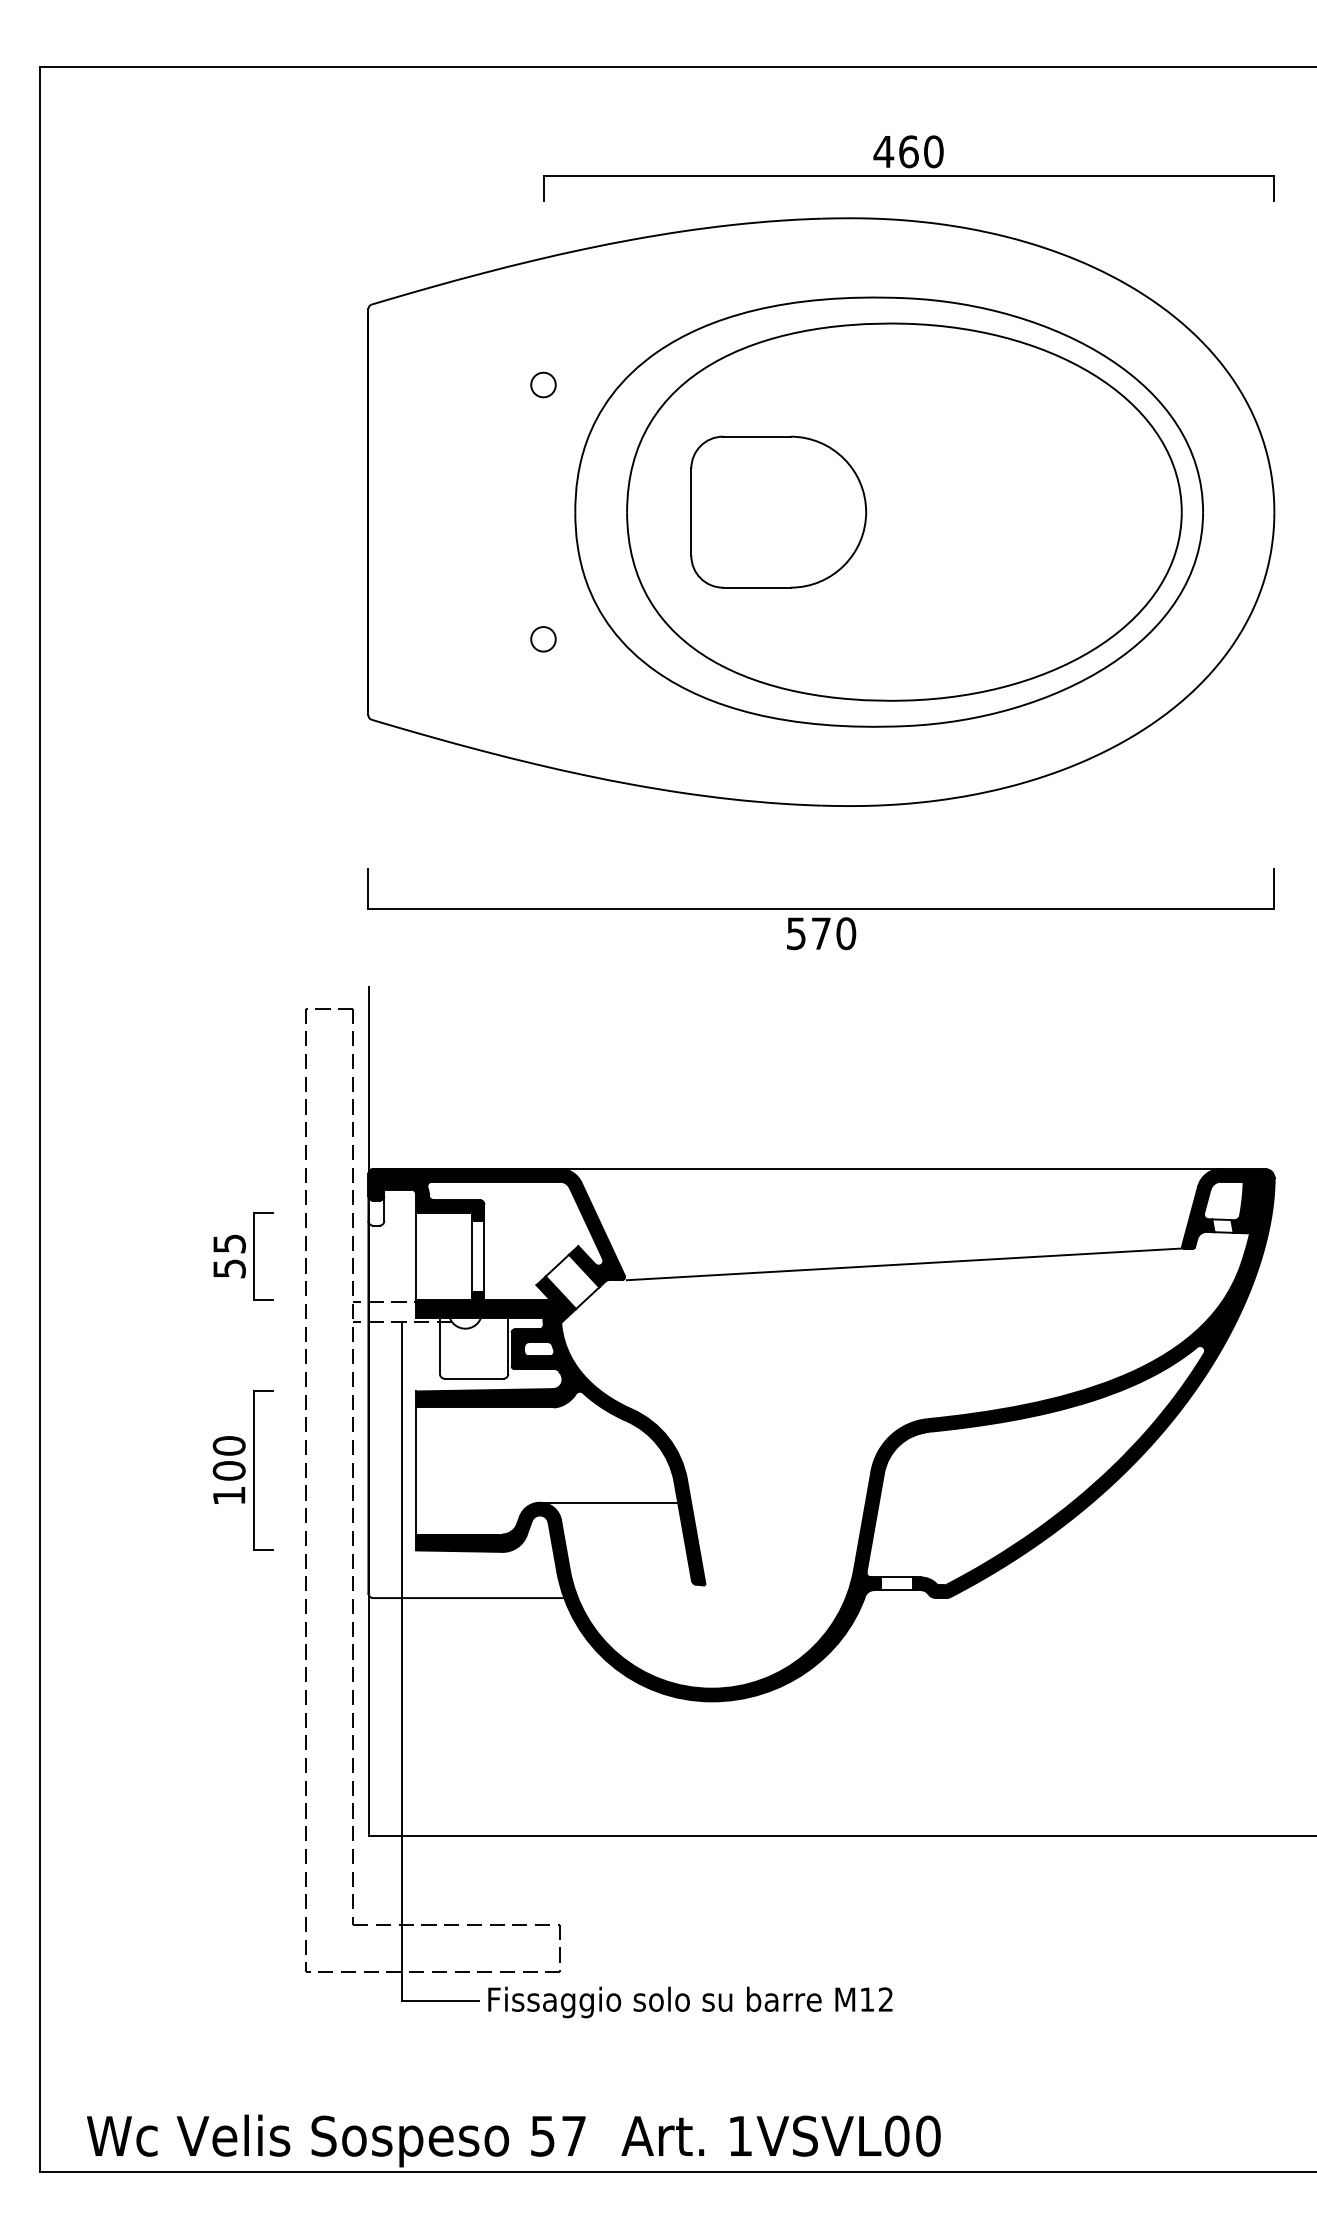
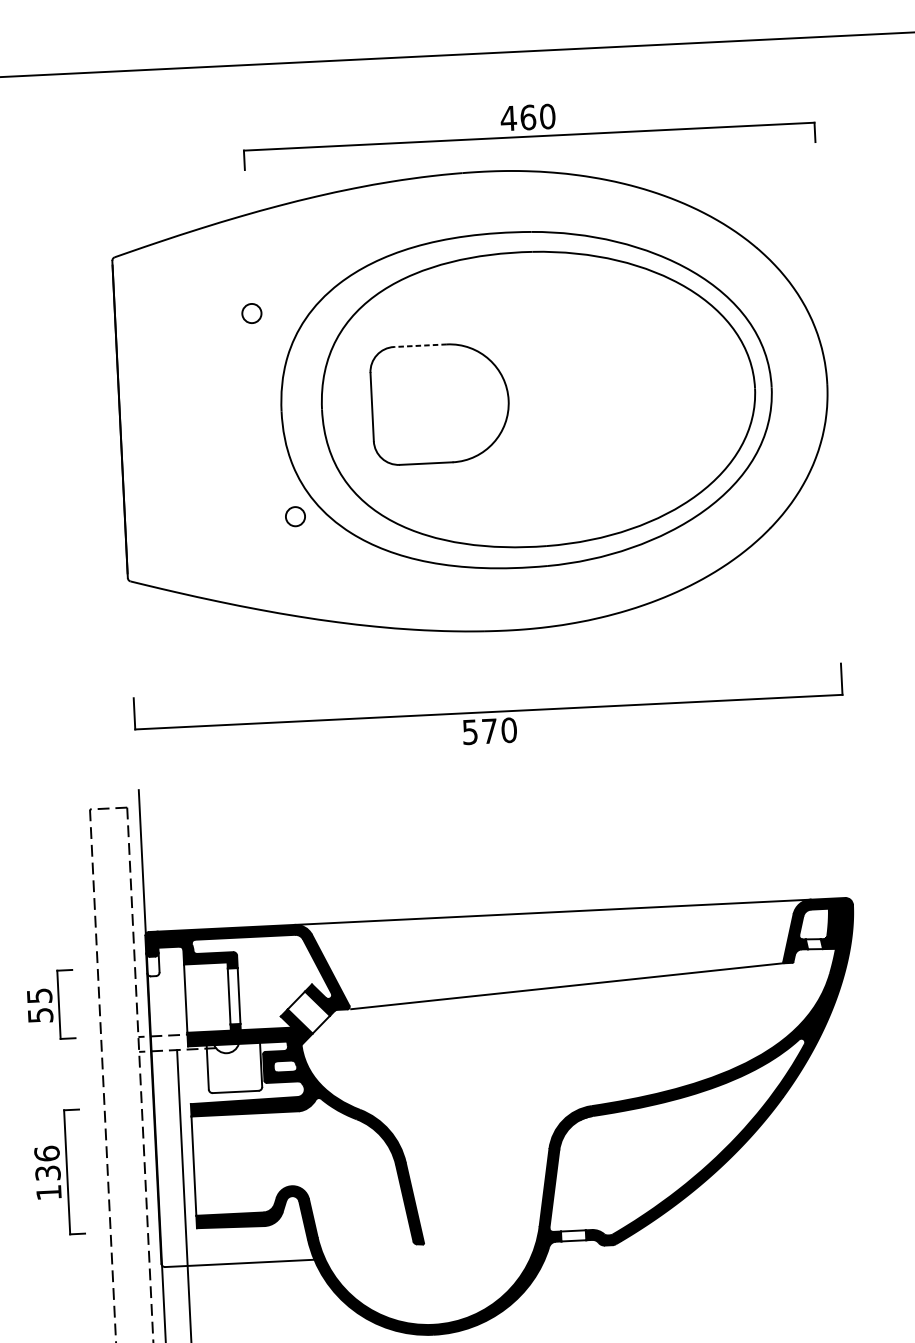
line: (756, 436) -> (420, 345), solid -> dashed
circle: (543, 639) -> (295, 516), moved
text: (228, 1458) -> (46, 1163), 100 -> 136
line: (608, 1502) -> (345, 1183), removed

